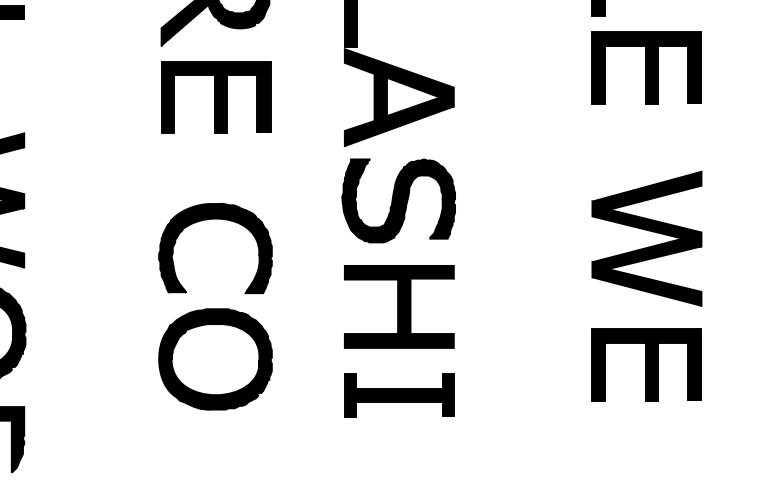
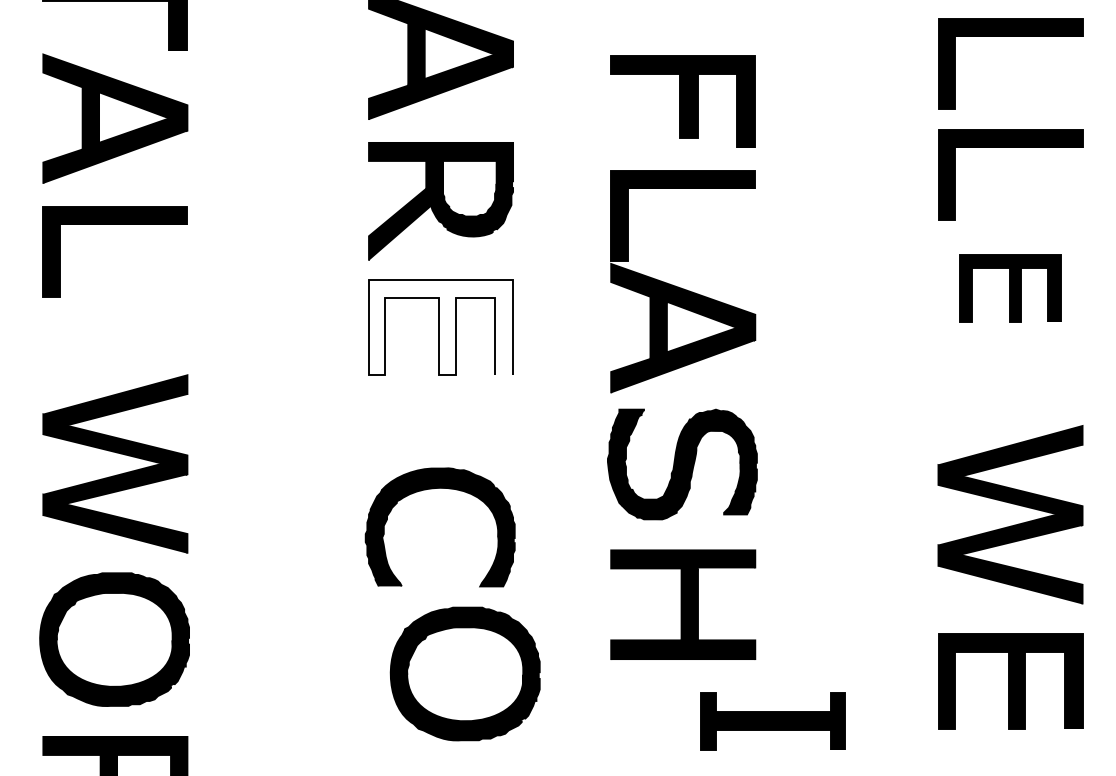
part: (646, 67) -> (1010, 288), size x0.7
fill: (216, 97) -> (441, 327), removed
part: (214, 359) -> (464, 673), moved
part: (398, 395) -> (772, 721), moved

